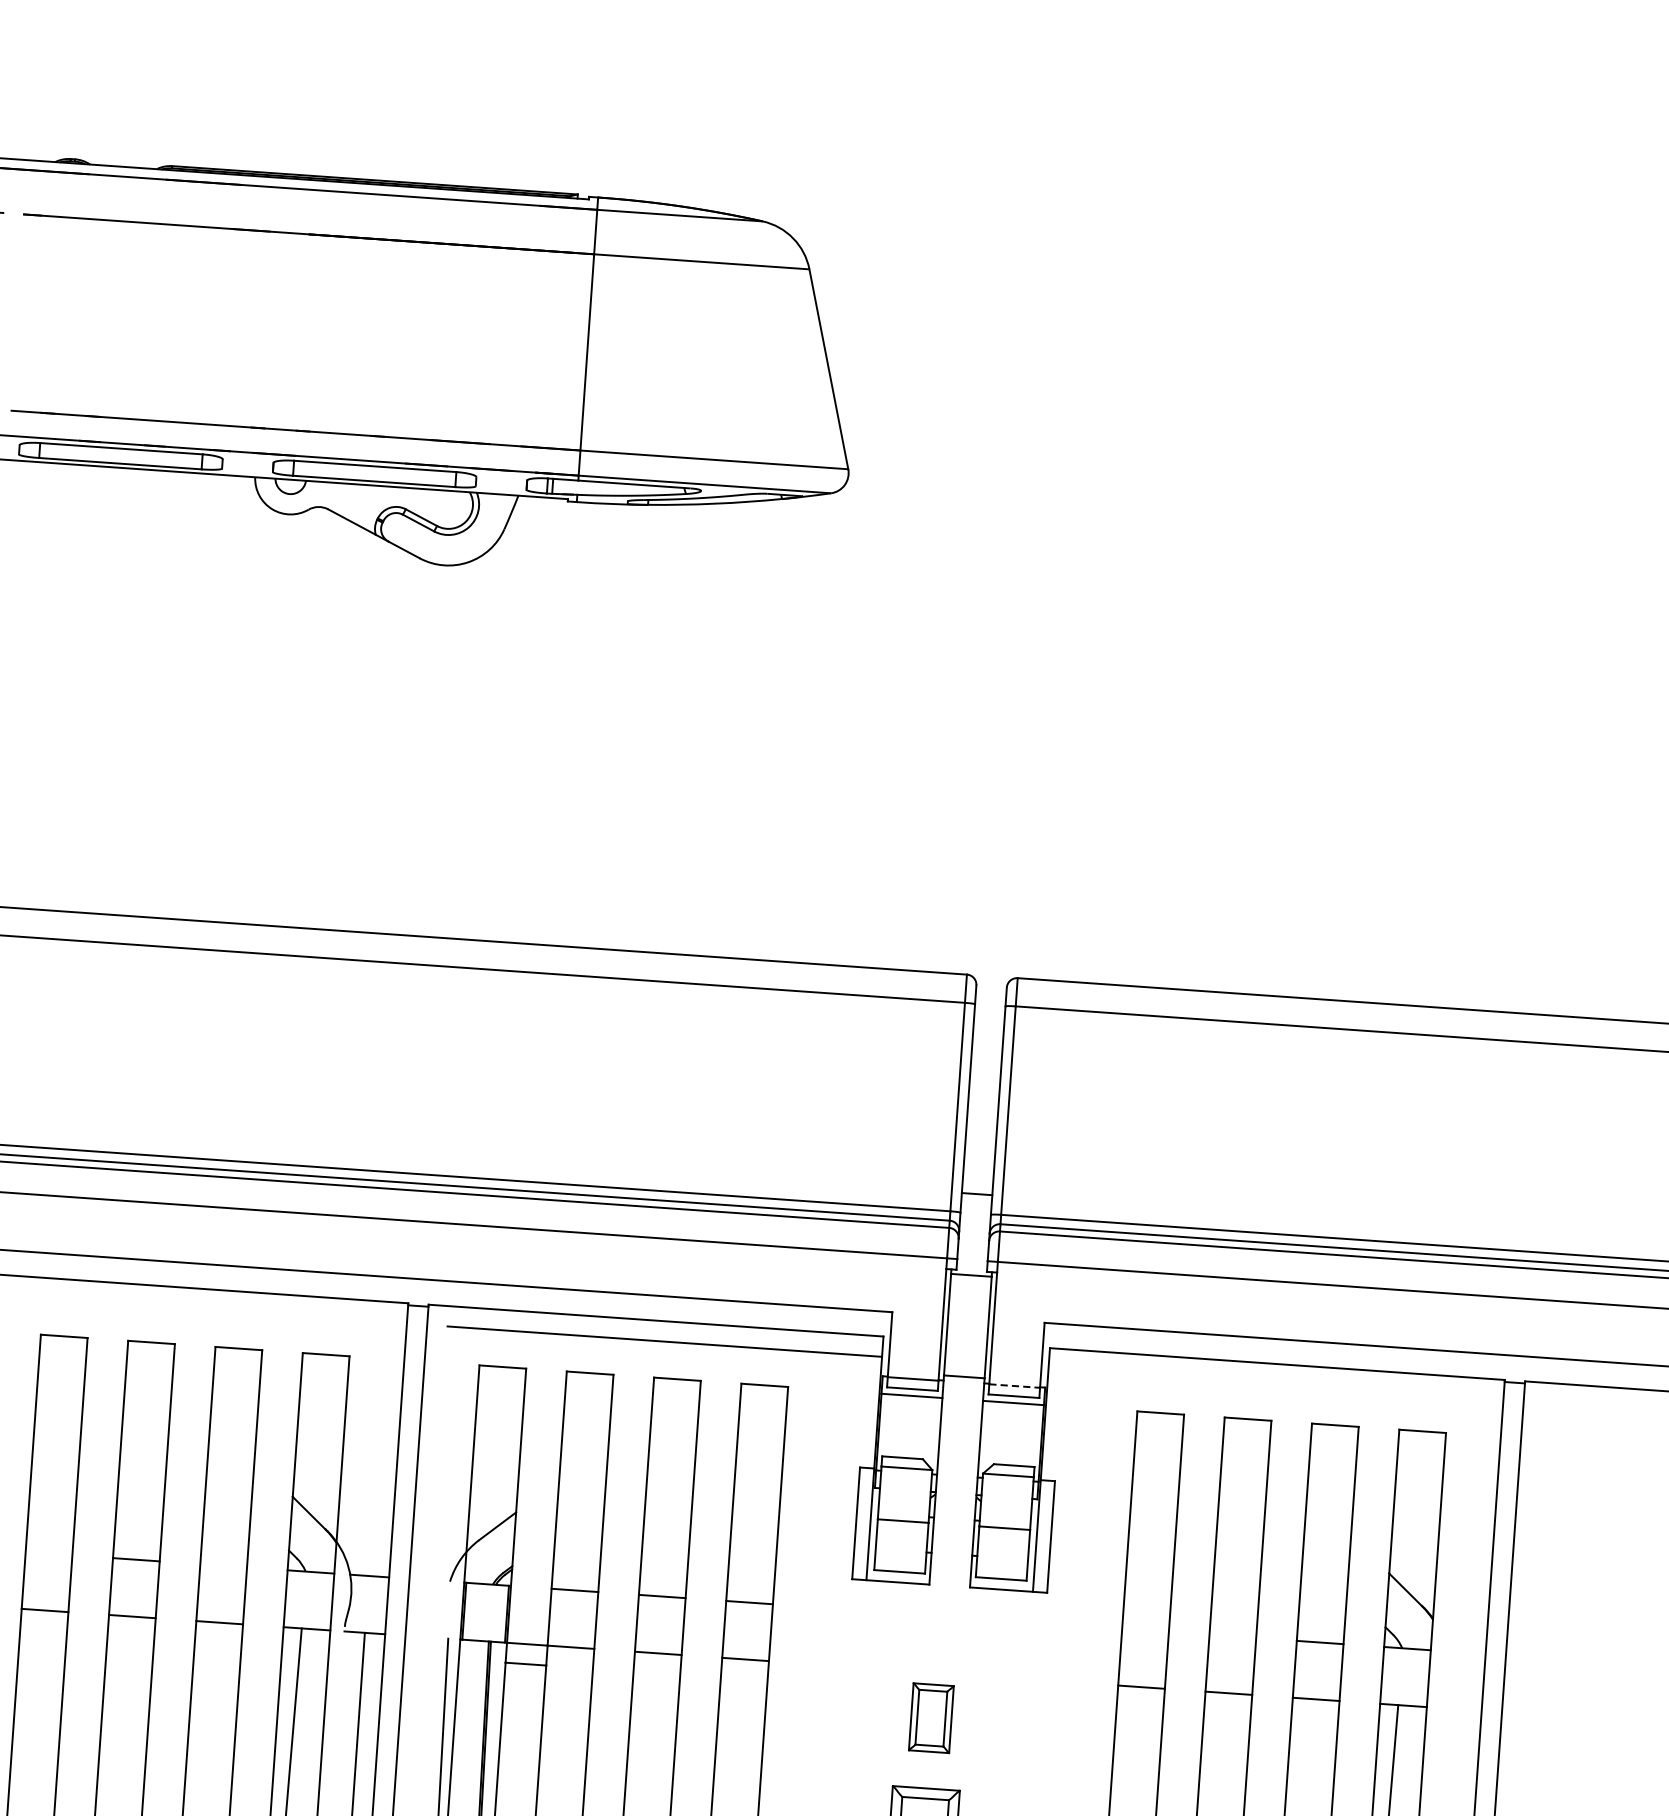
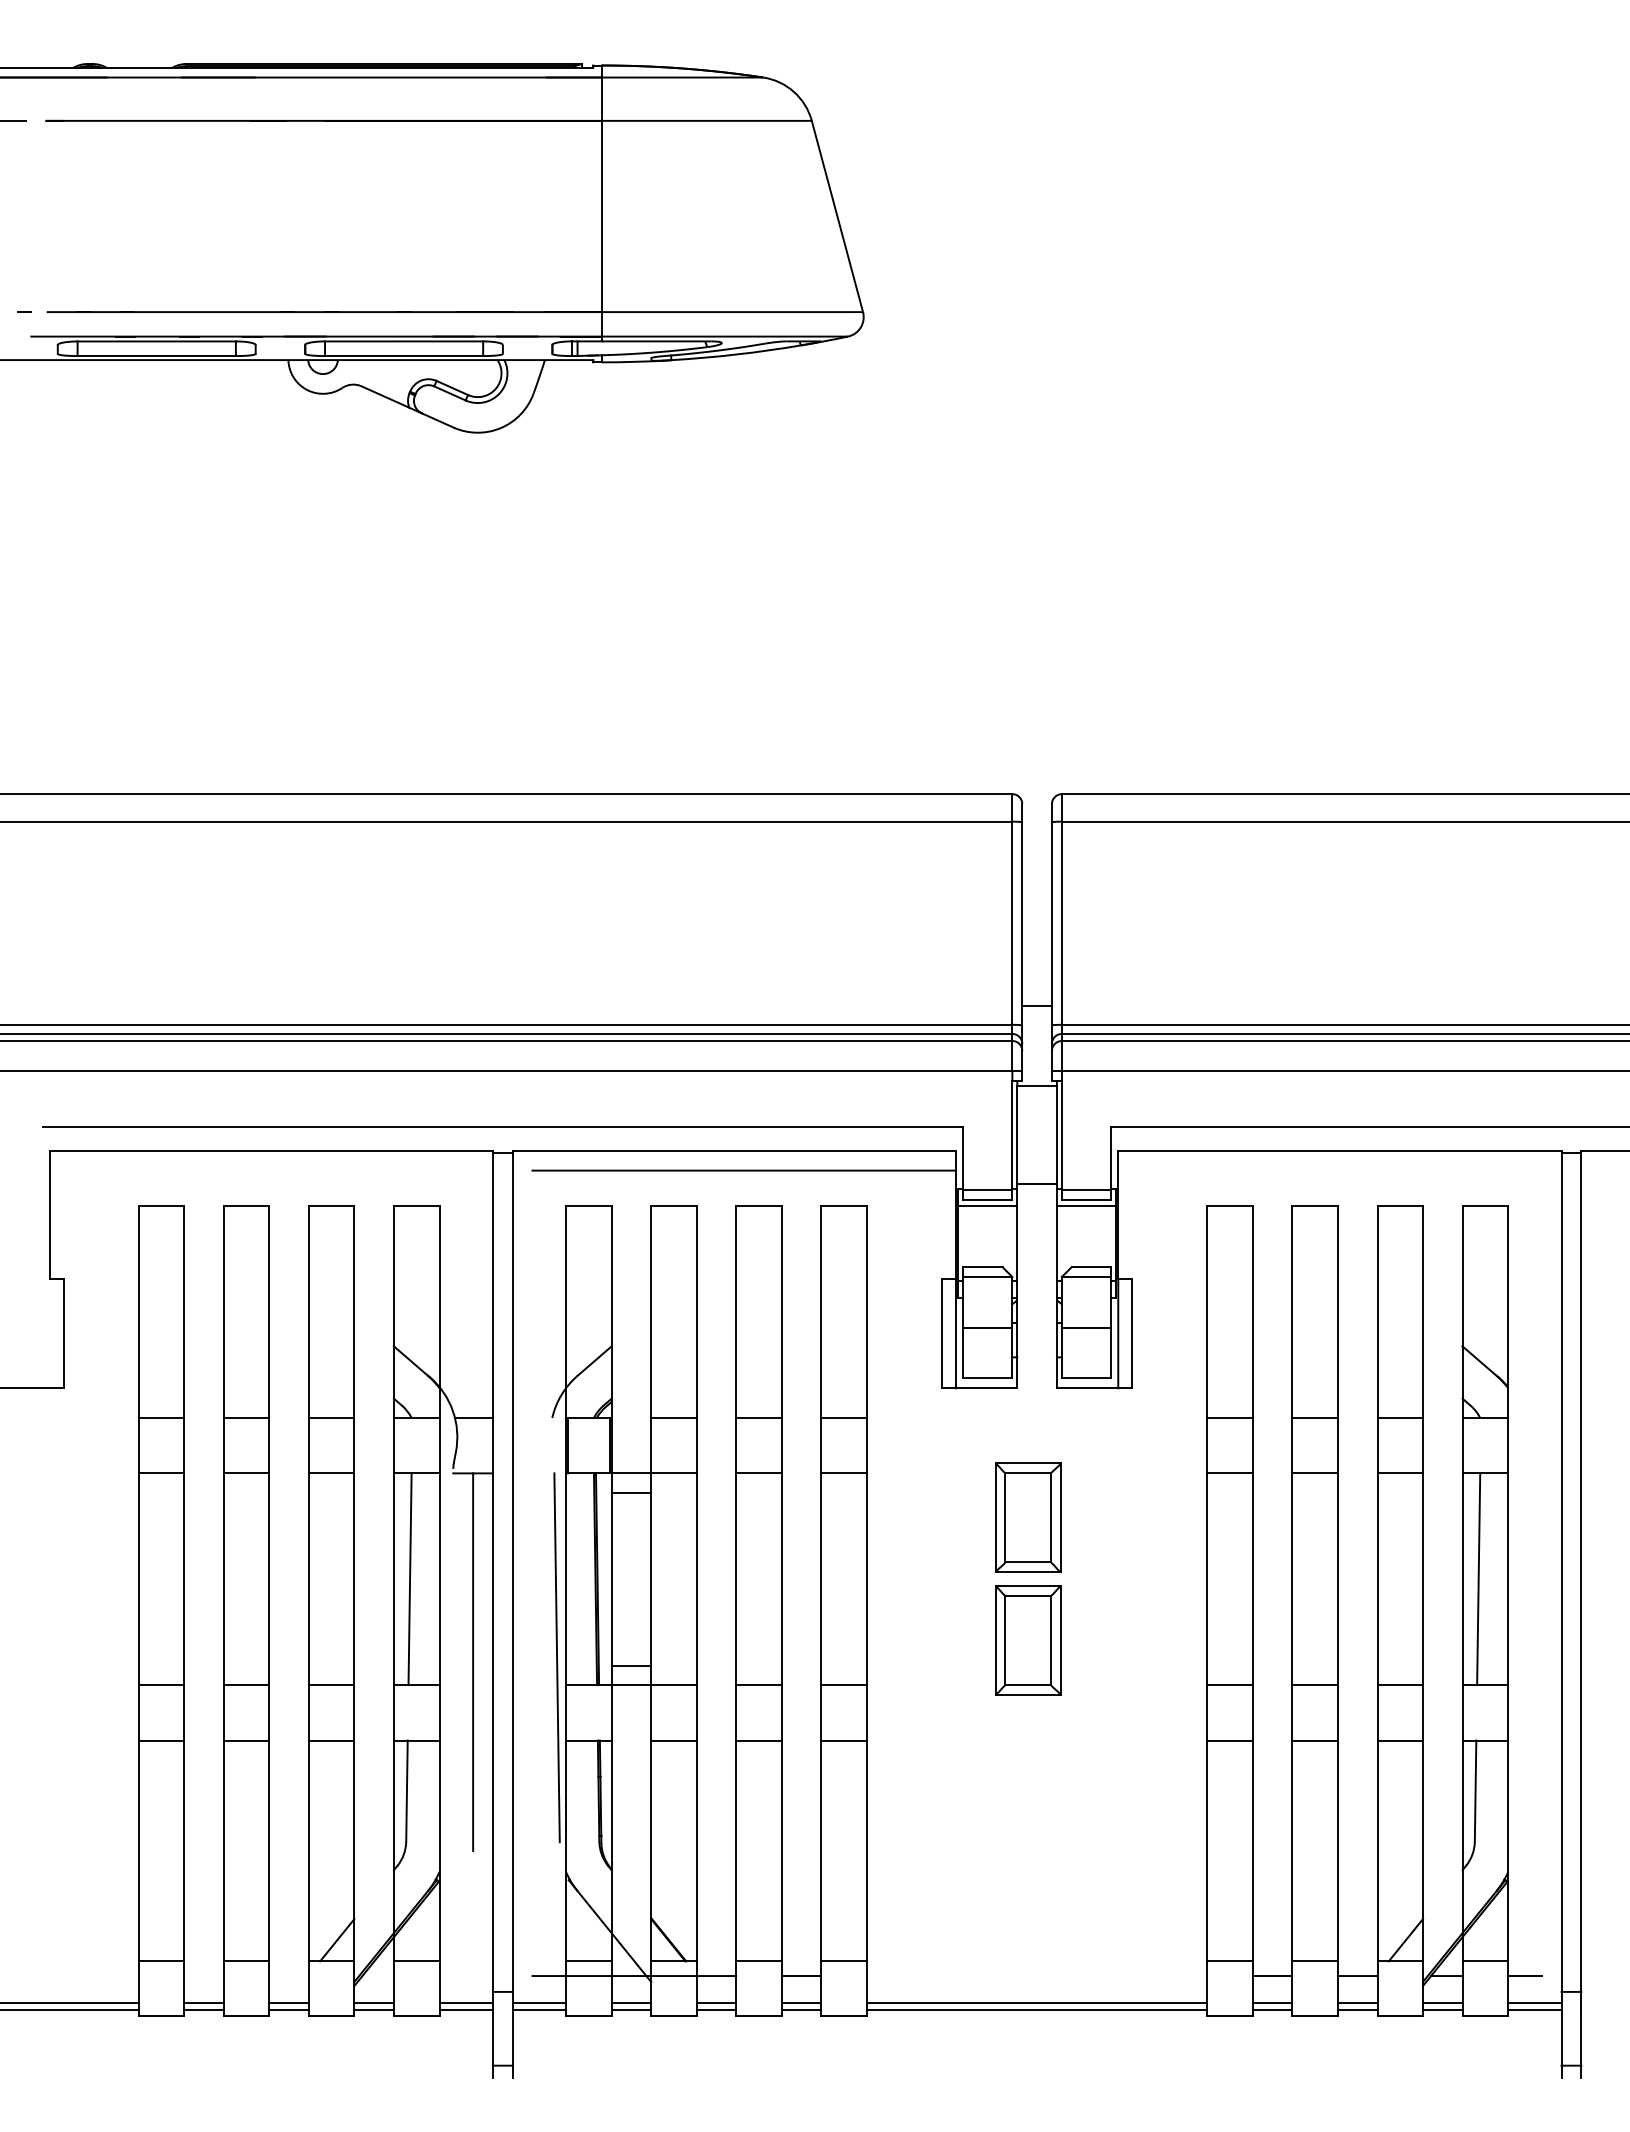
line: (1014, 1385) -> (1086, 1189), dashed -> solid
line: (49, 1553) -> (161, 1417), added
line: (223, 1565) -> (331, 1417), added
line: (1144, 1629) -> (1229, 1417), added
line: (1232, 1635) -> (1314, 1417), added
part: (931, 1717) -> (1028, 1517), size x1.67

